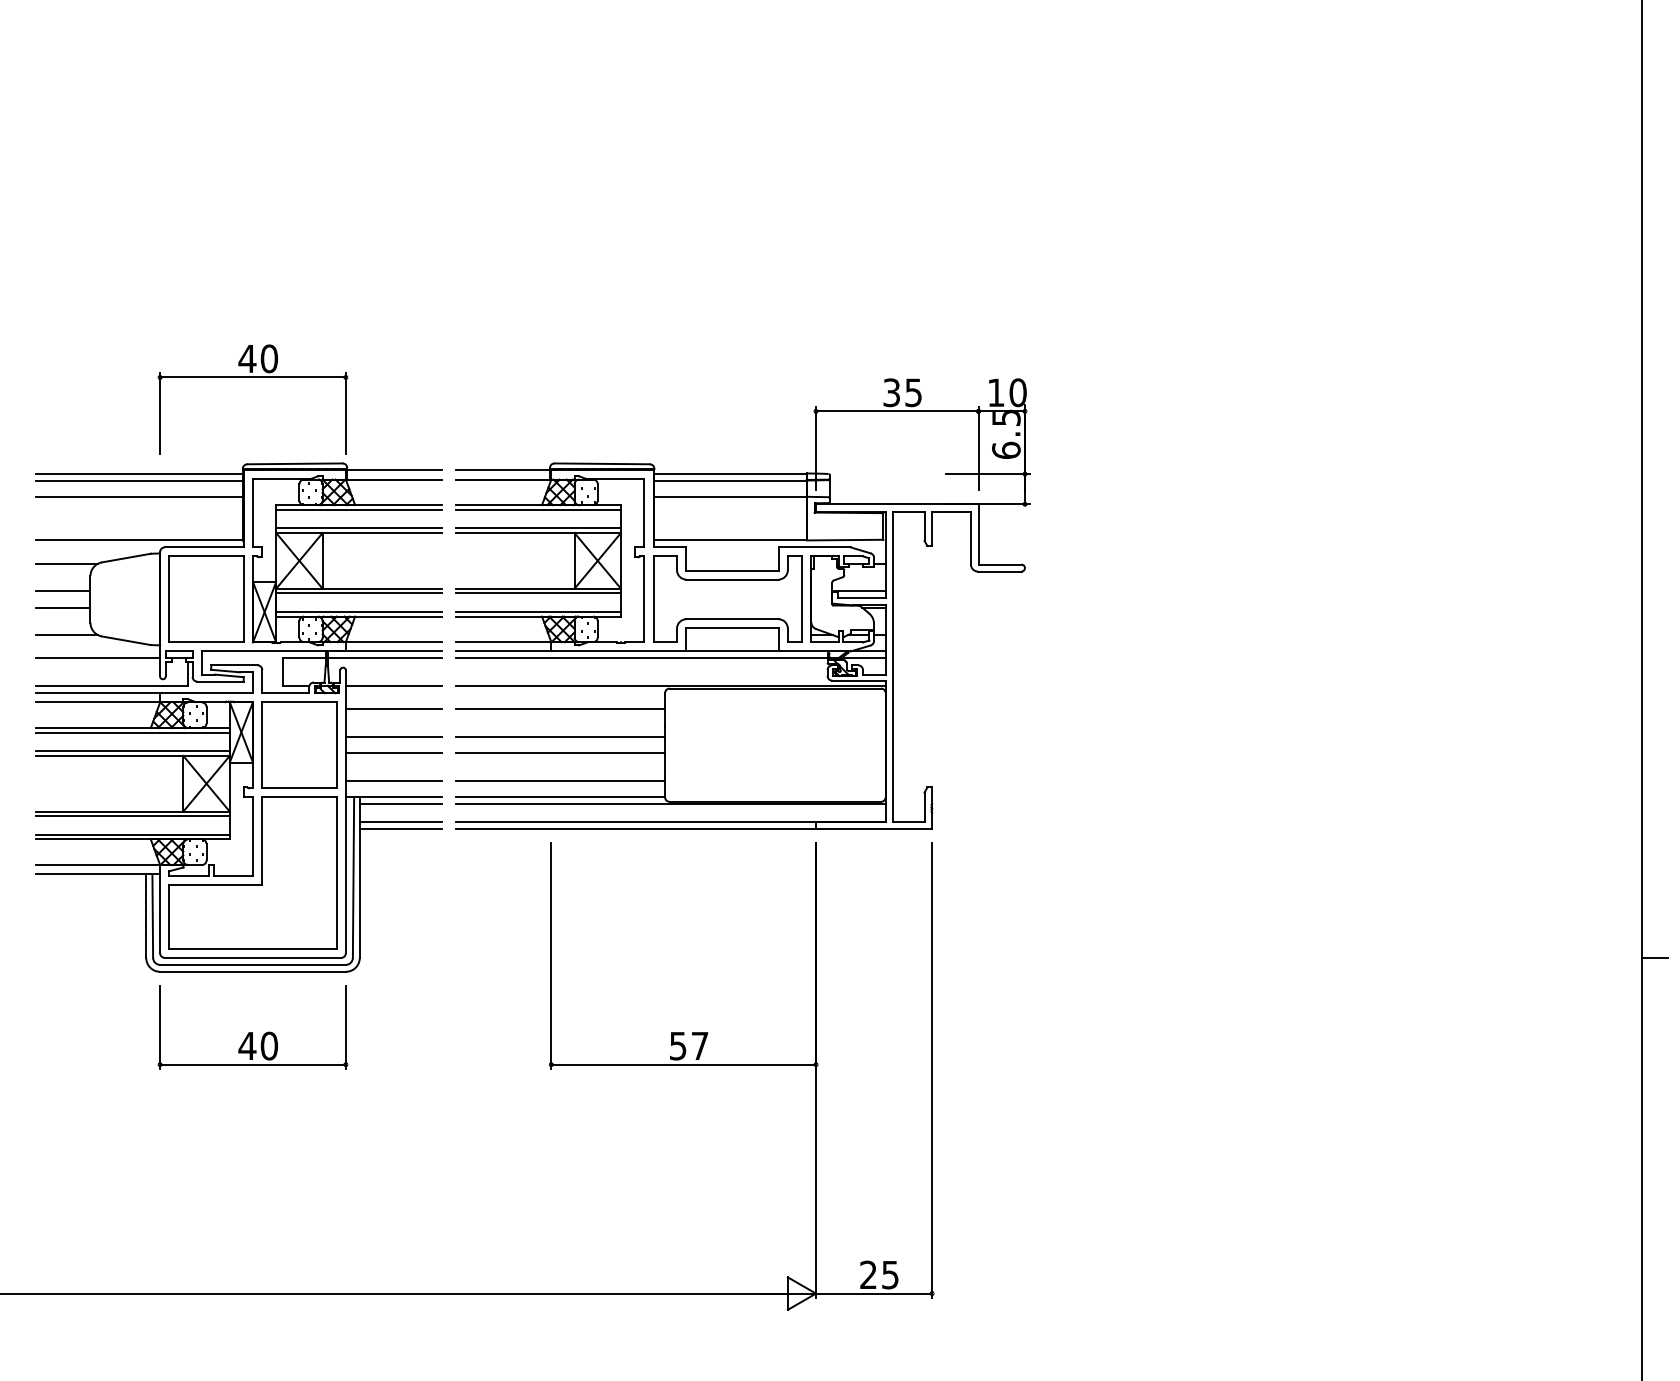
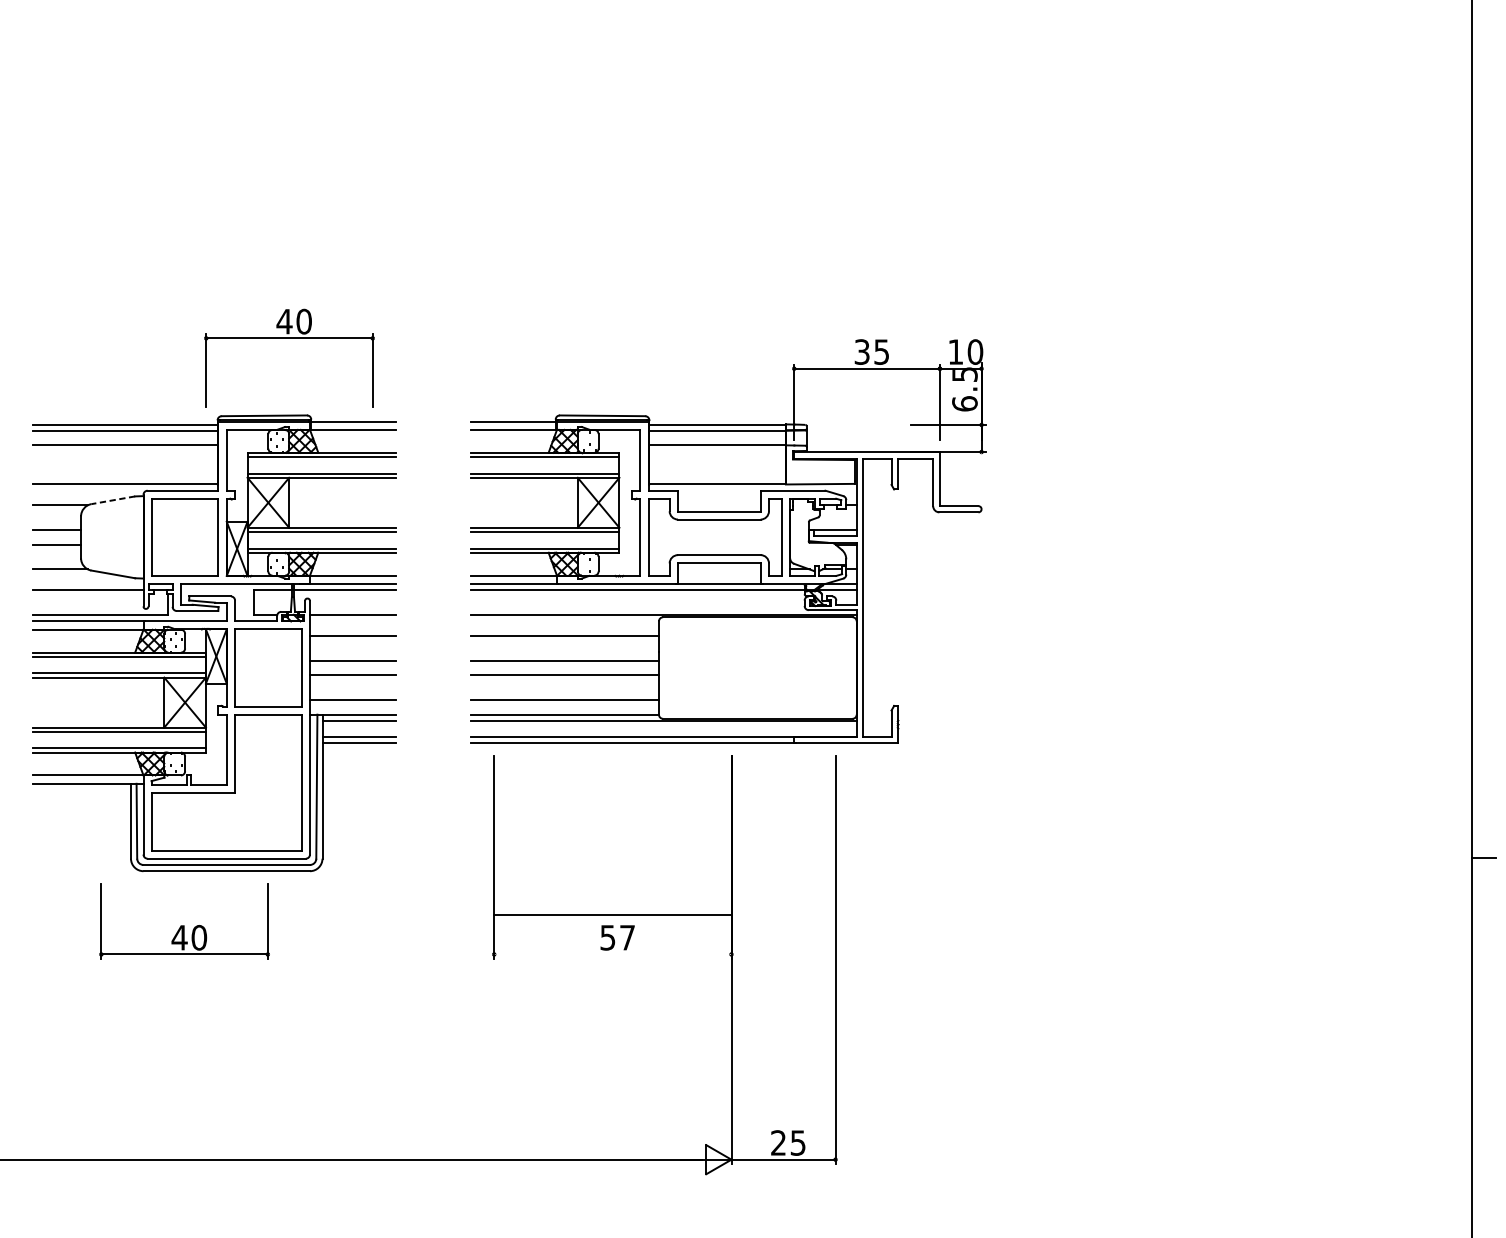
part: (252, 377) -> (289, 338), moved
line: (126, 558) -> (113, 500), solid -> dashed
part: (742, 603) -> (728, 541), moved
part: (252, 1027) -> (184, 921), moved
line: (683, 1064) -> (612, 914), moved

